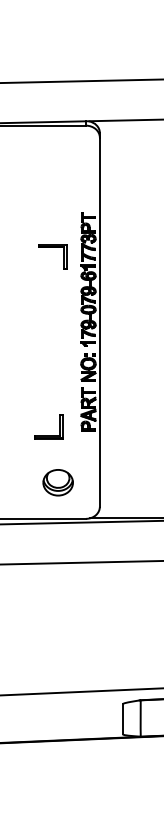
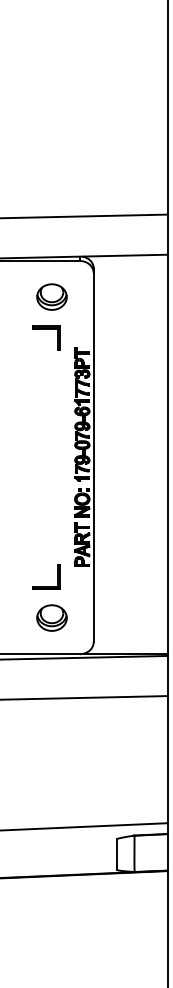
part: (57, 161) -> (51, 296), added
part: (52, 248) -> (46, 329), moved
part: (48, 436) -> (46, 586), moved

